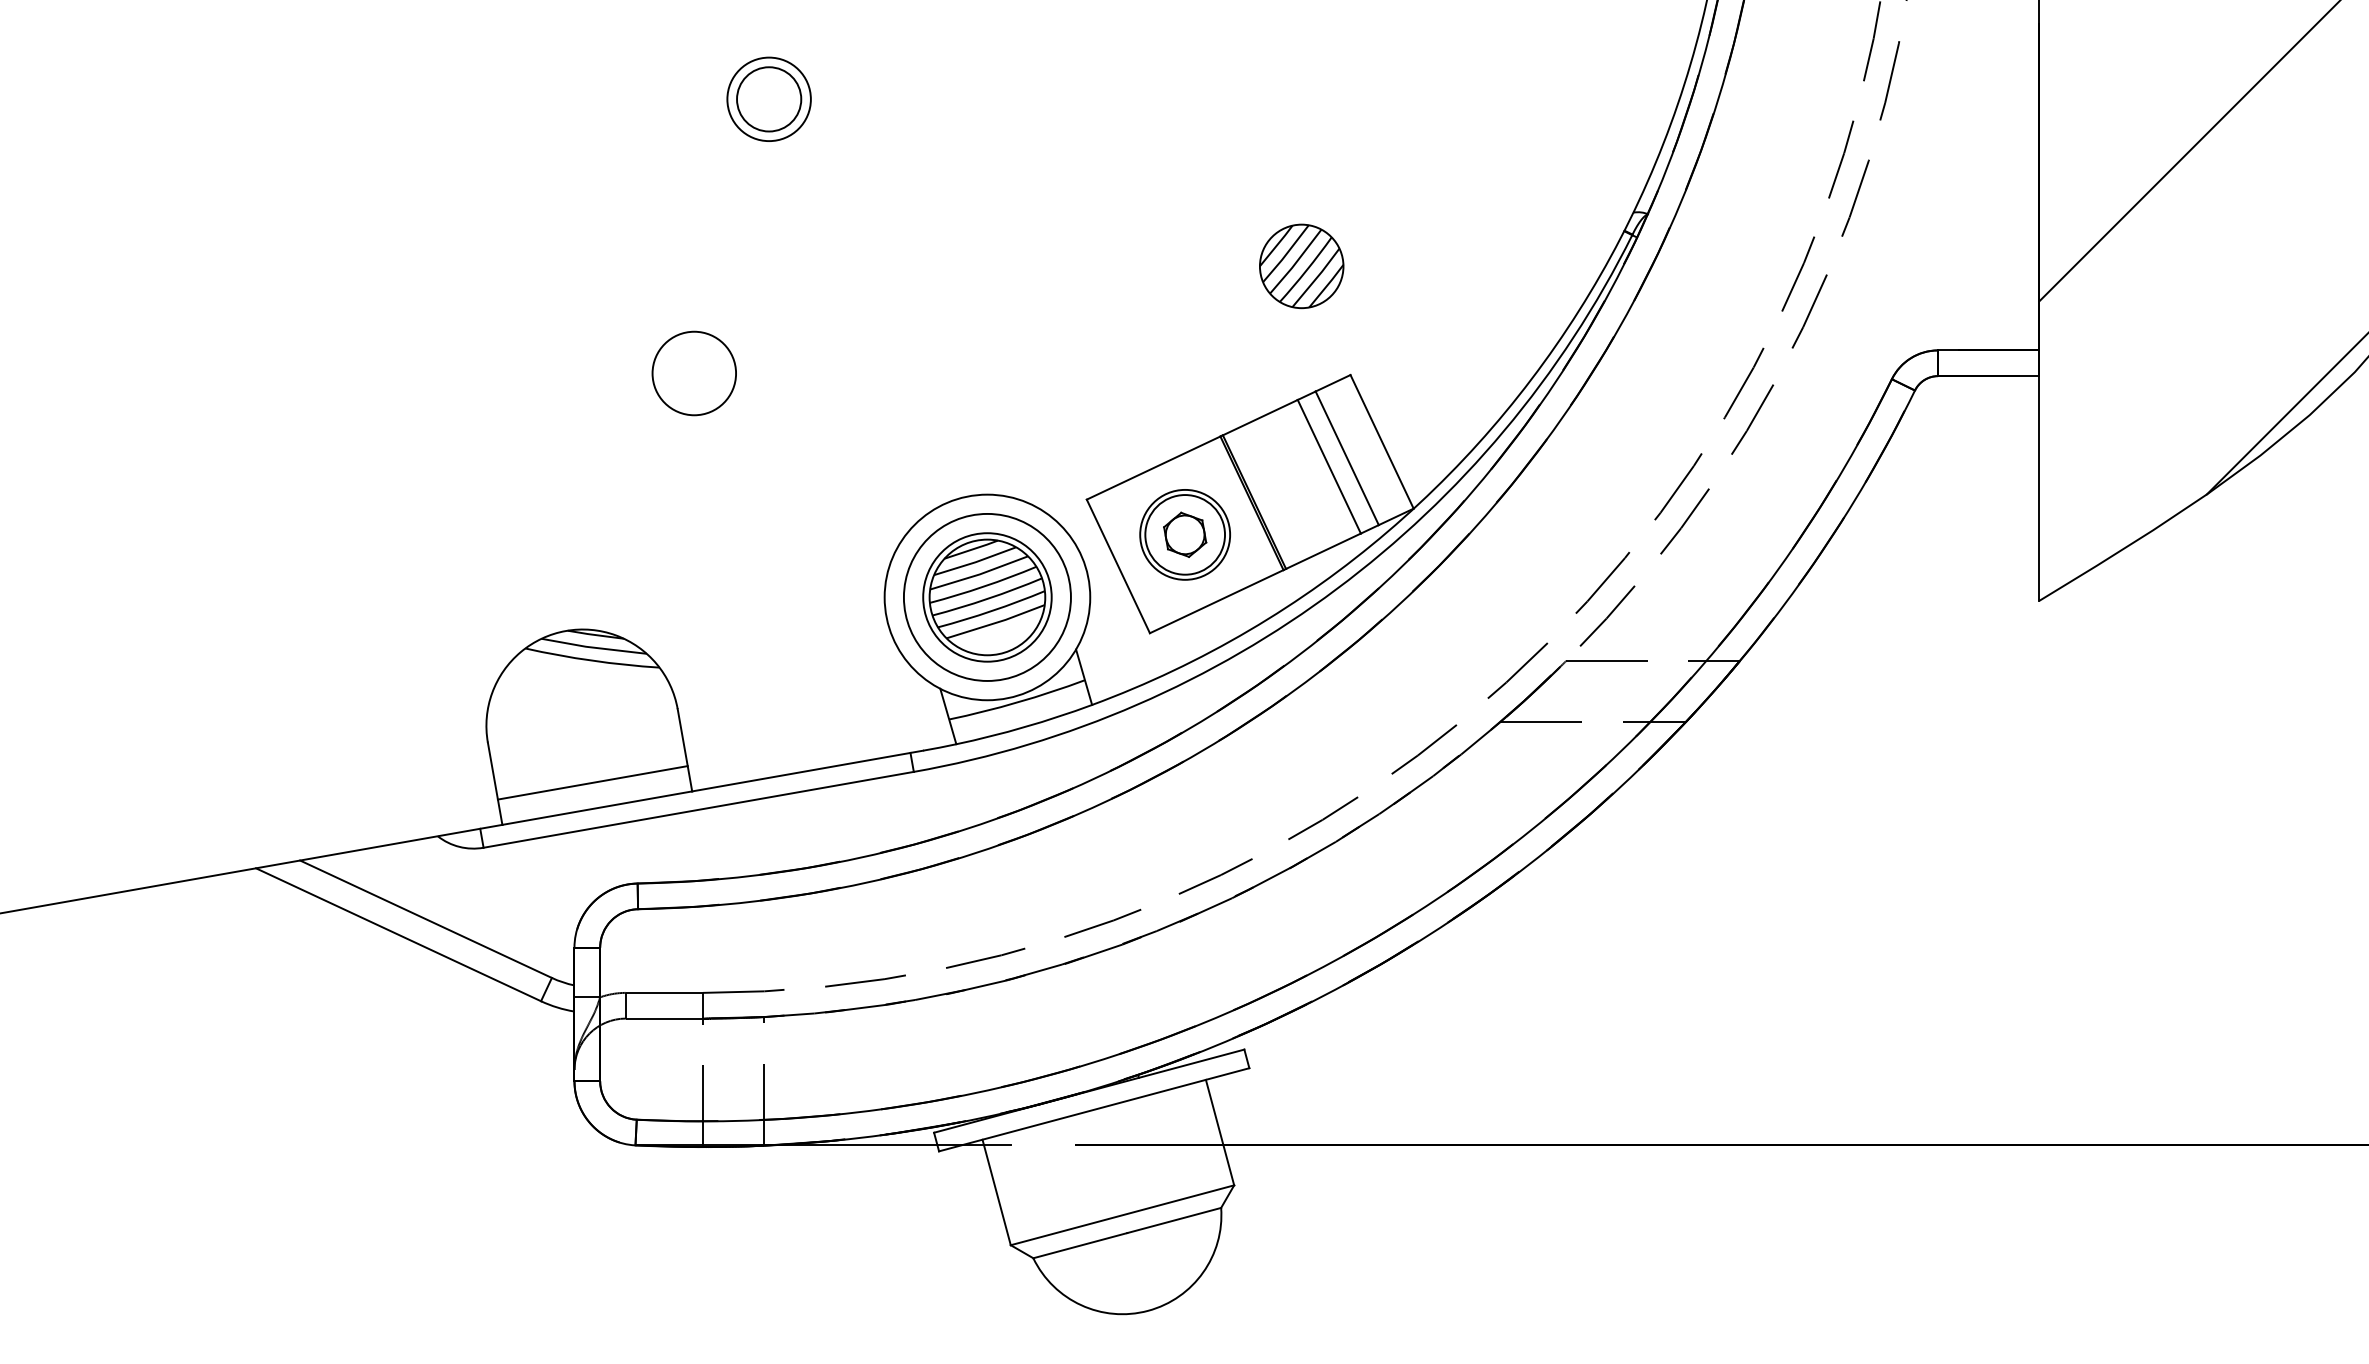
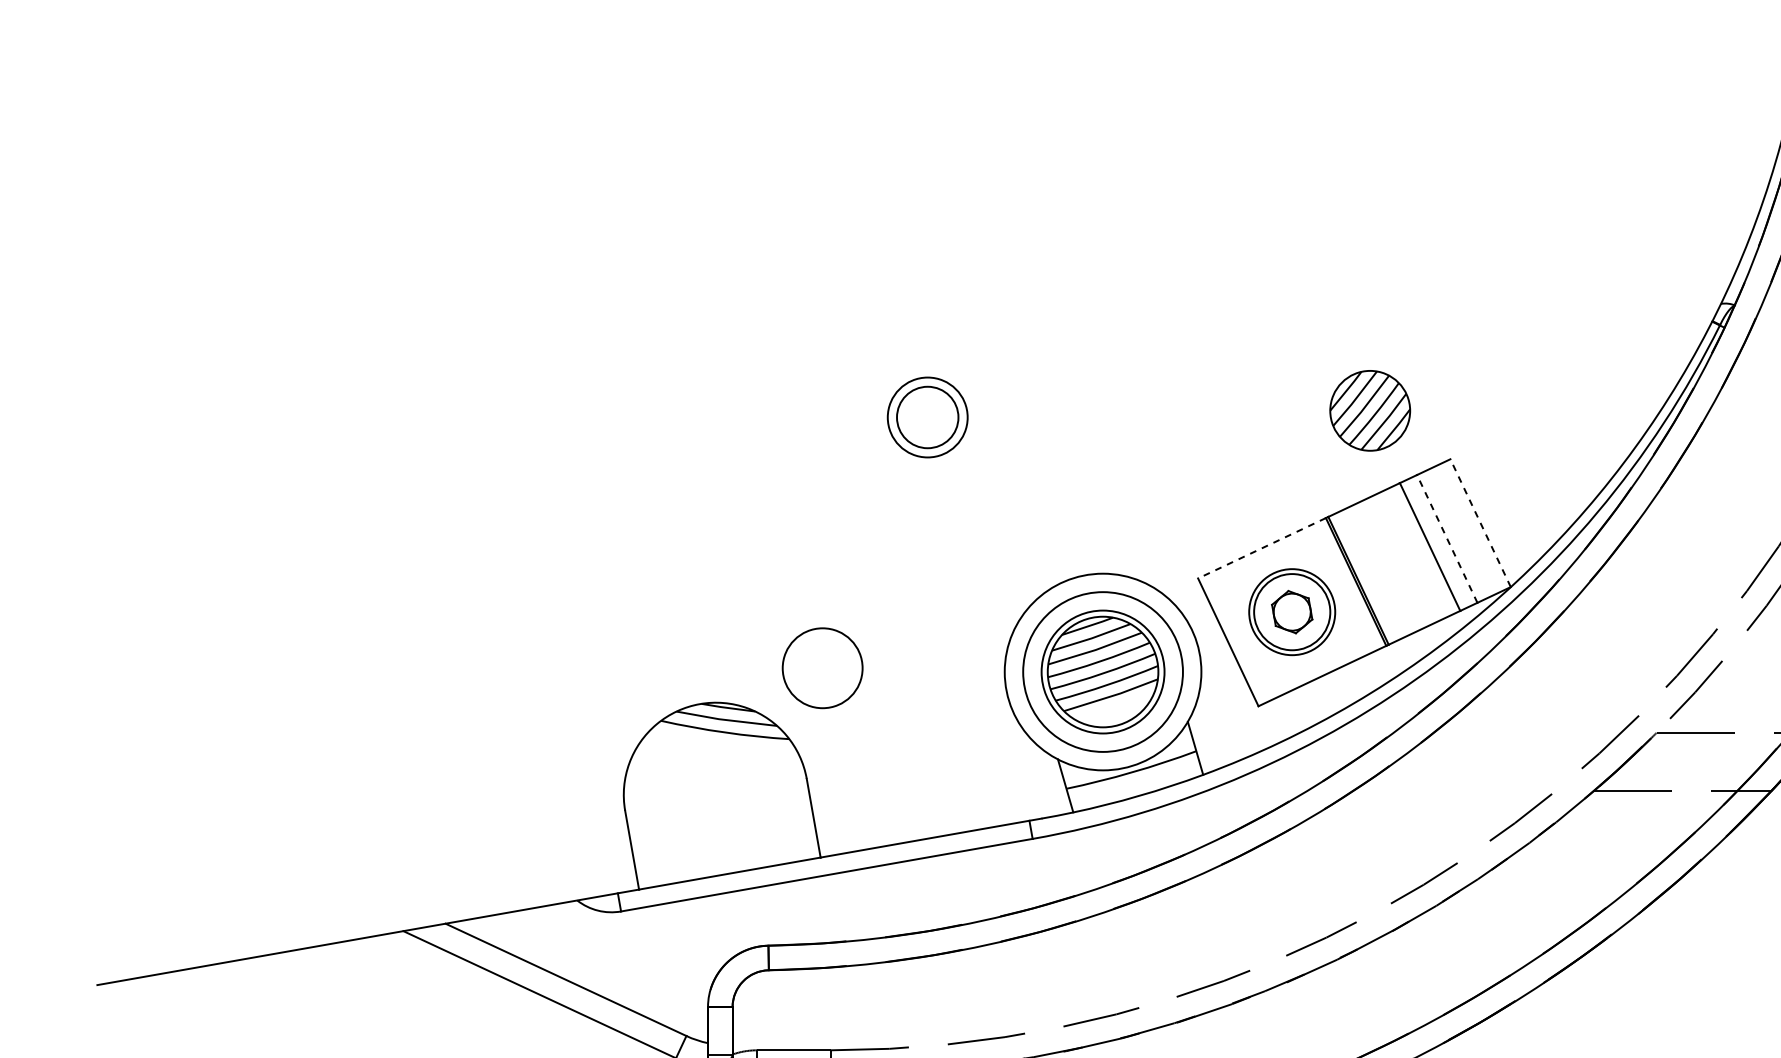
part: (768, 98) -> (927, 416), moved
part: (1301, 266) -> (1370, 410), moved
circle: (693, 373) -> (821, 668), moved
line: (1382, 441) -> (1480, 522), solid -> dashed
line: (1347, 458) -> (1447, 539), solid -> dashed
line: (1153, 468) -> (1261, 548), solid -> dashed
line: (592, 782) -> (725, 849), removed

